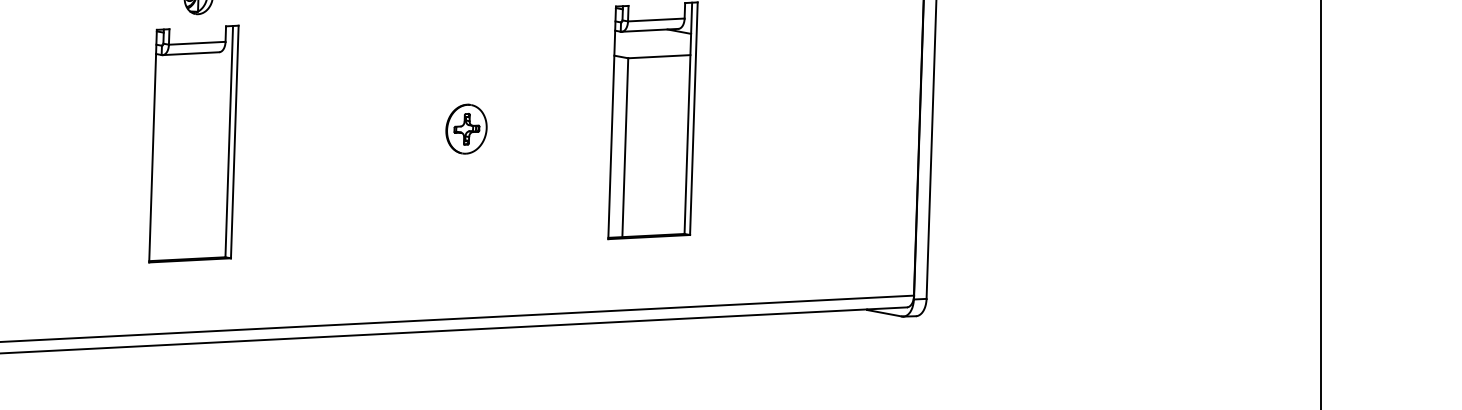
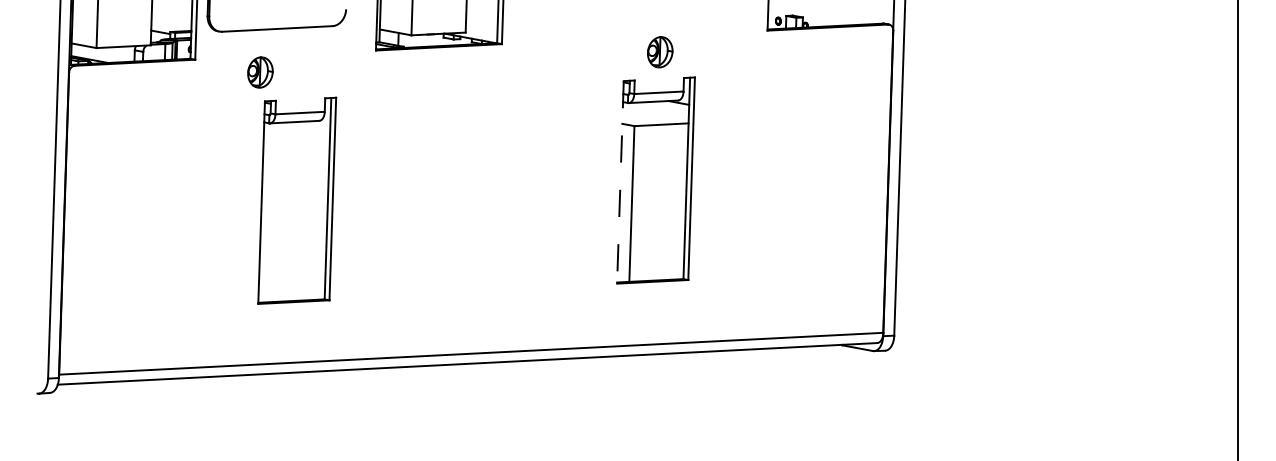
line: (612, 123) -> (620, 182), solid -> dashed
part: (466, 128) -> (493, 187), removed
part: (194, 143) -> (297, 200), moved

